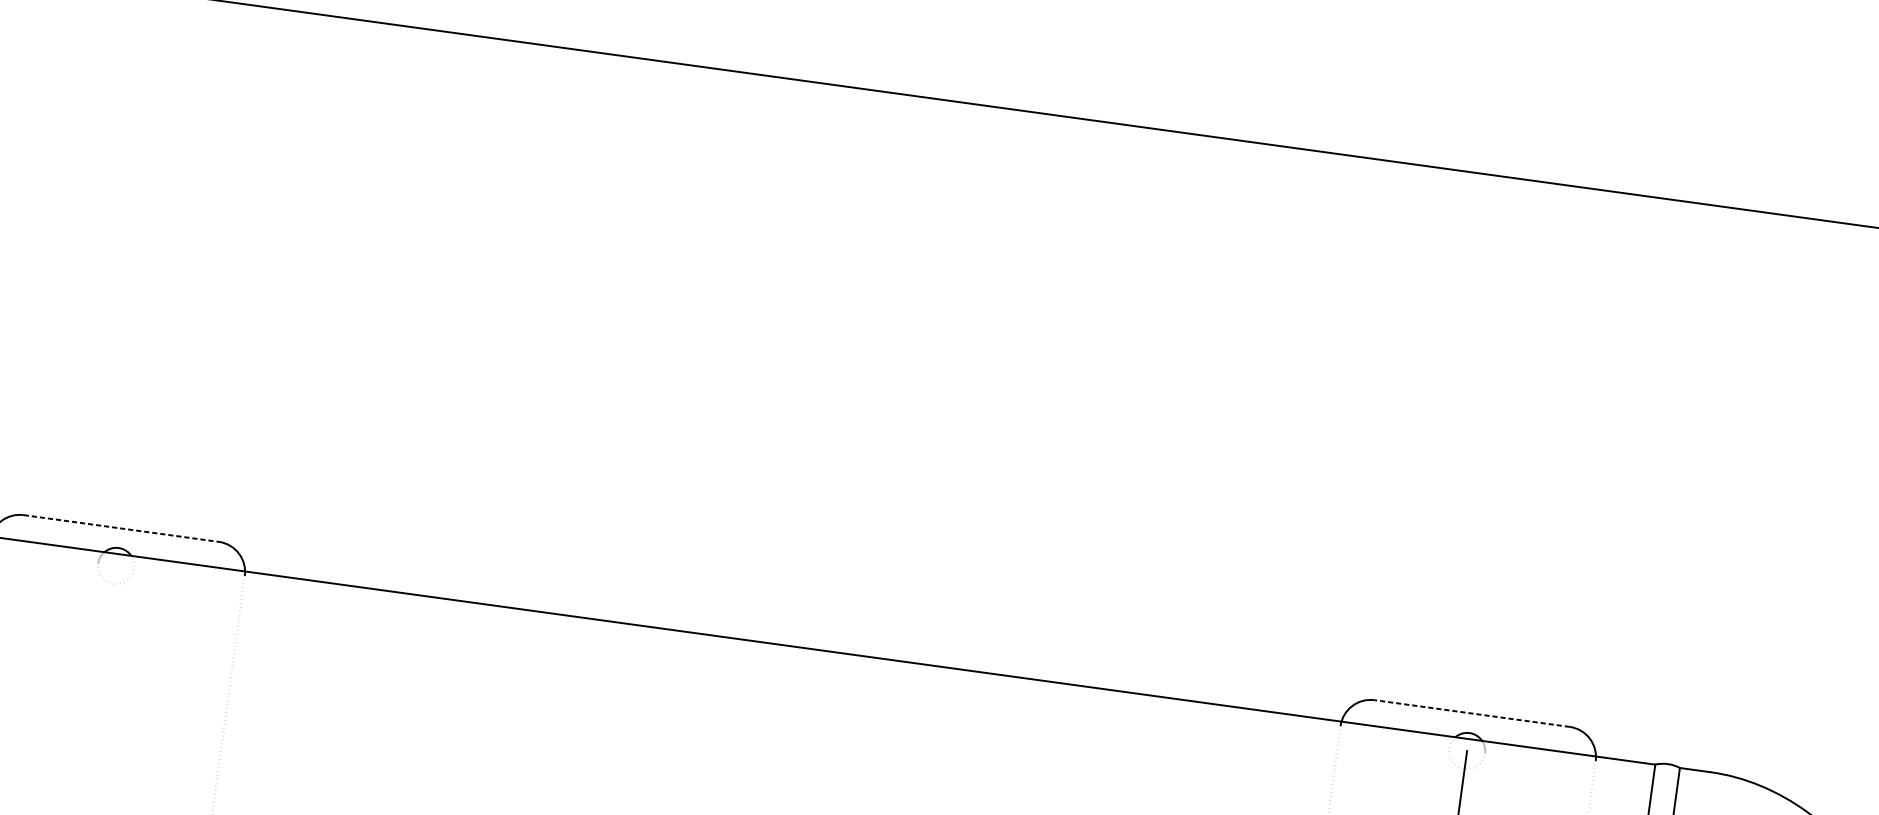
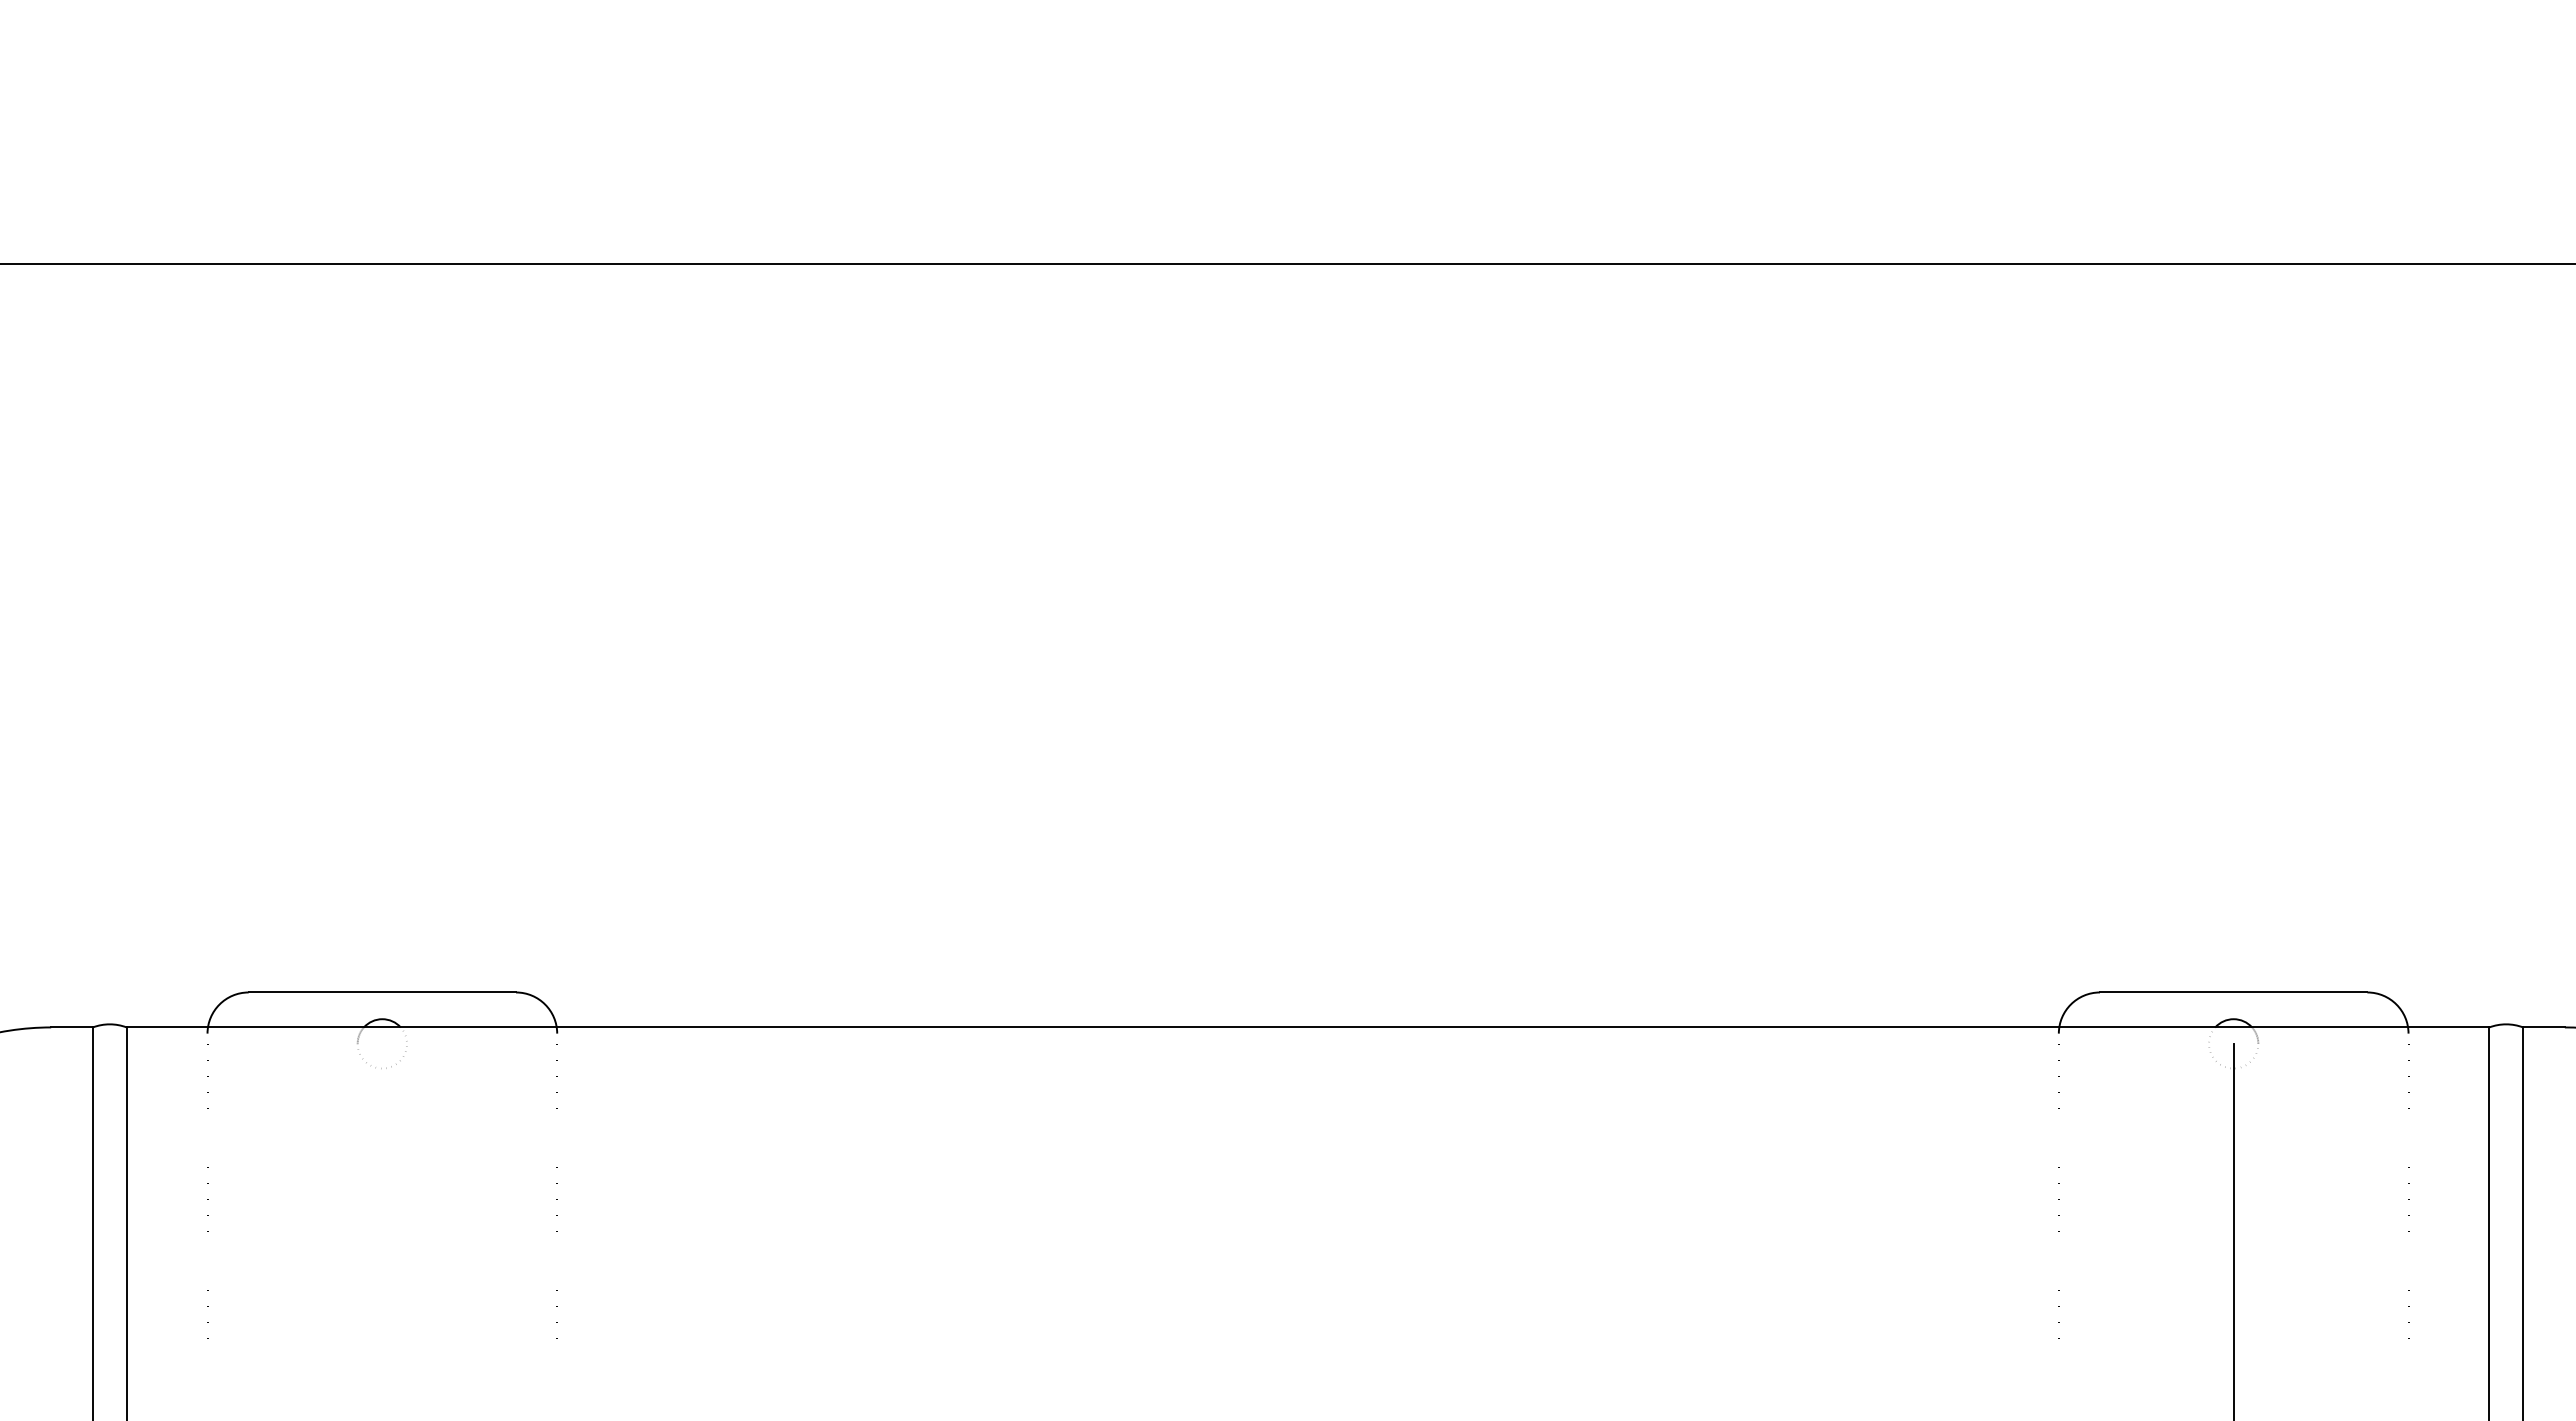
line: (121, 528) -> (382, 992), dashed -> solid
line: (1472, 713) -> (2233, 992), dashed -> solid

